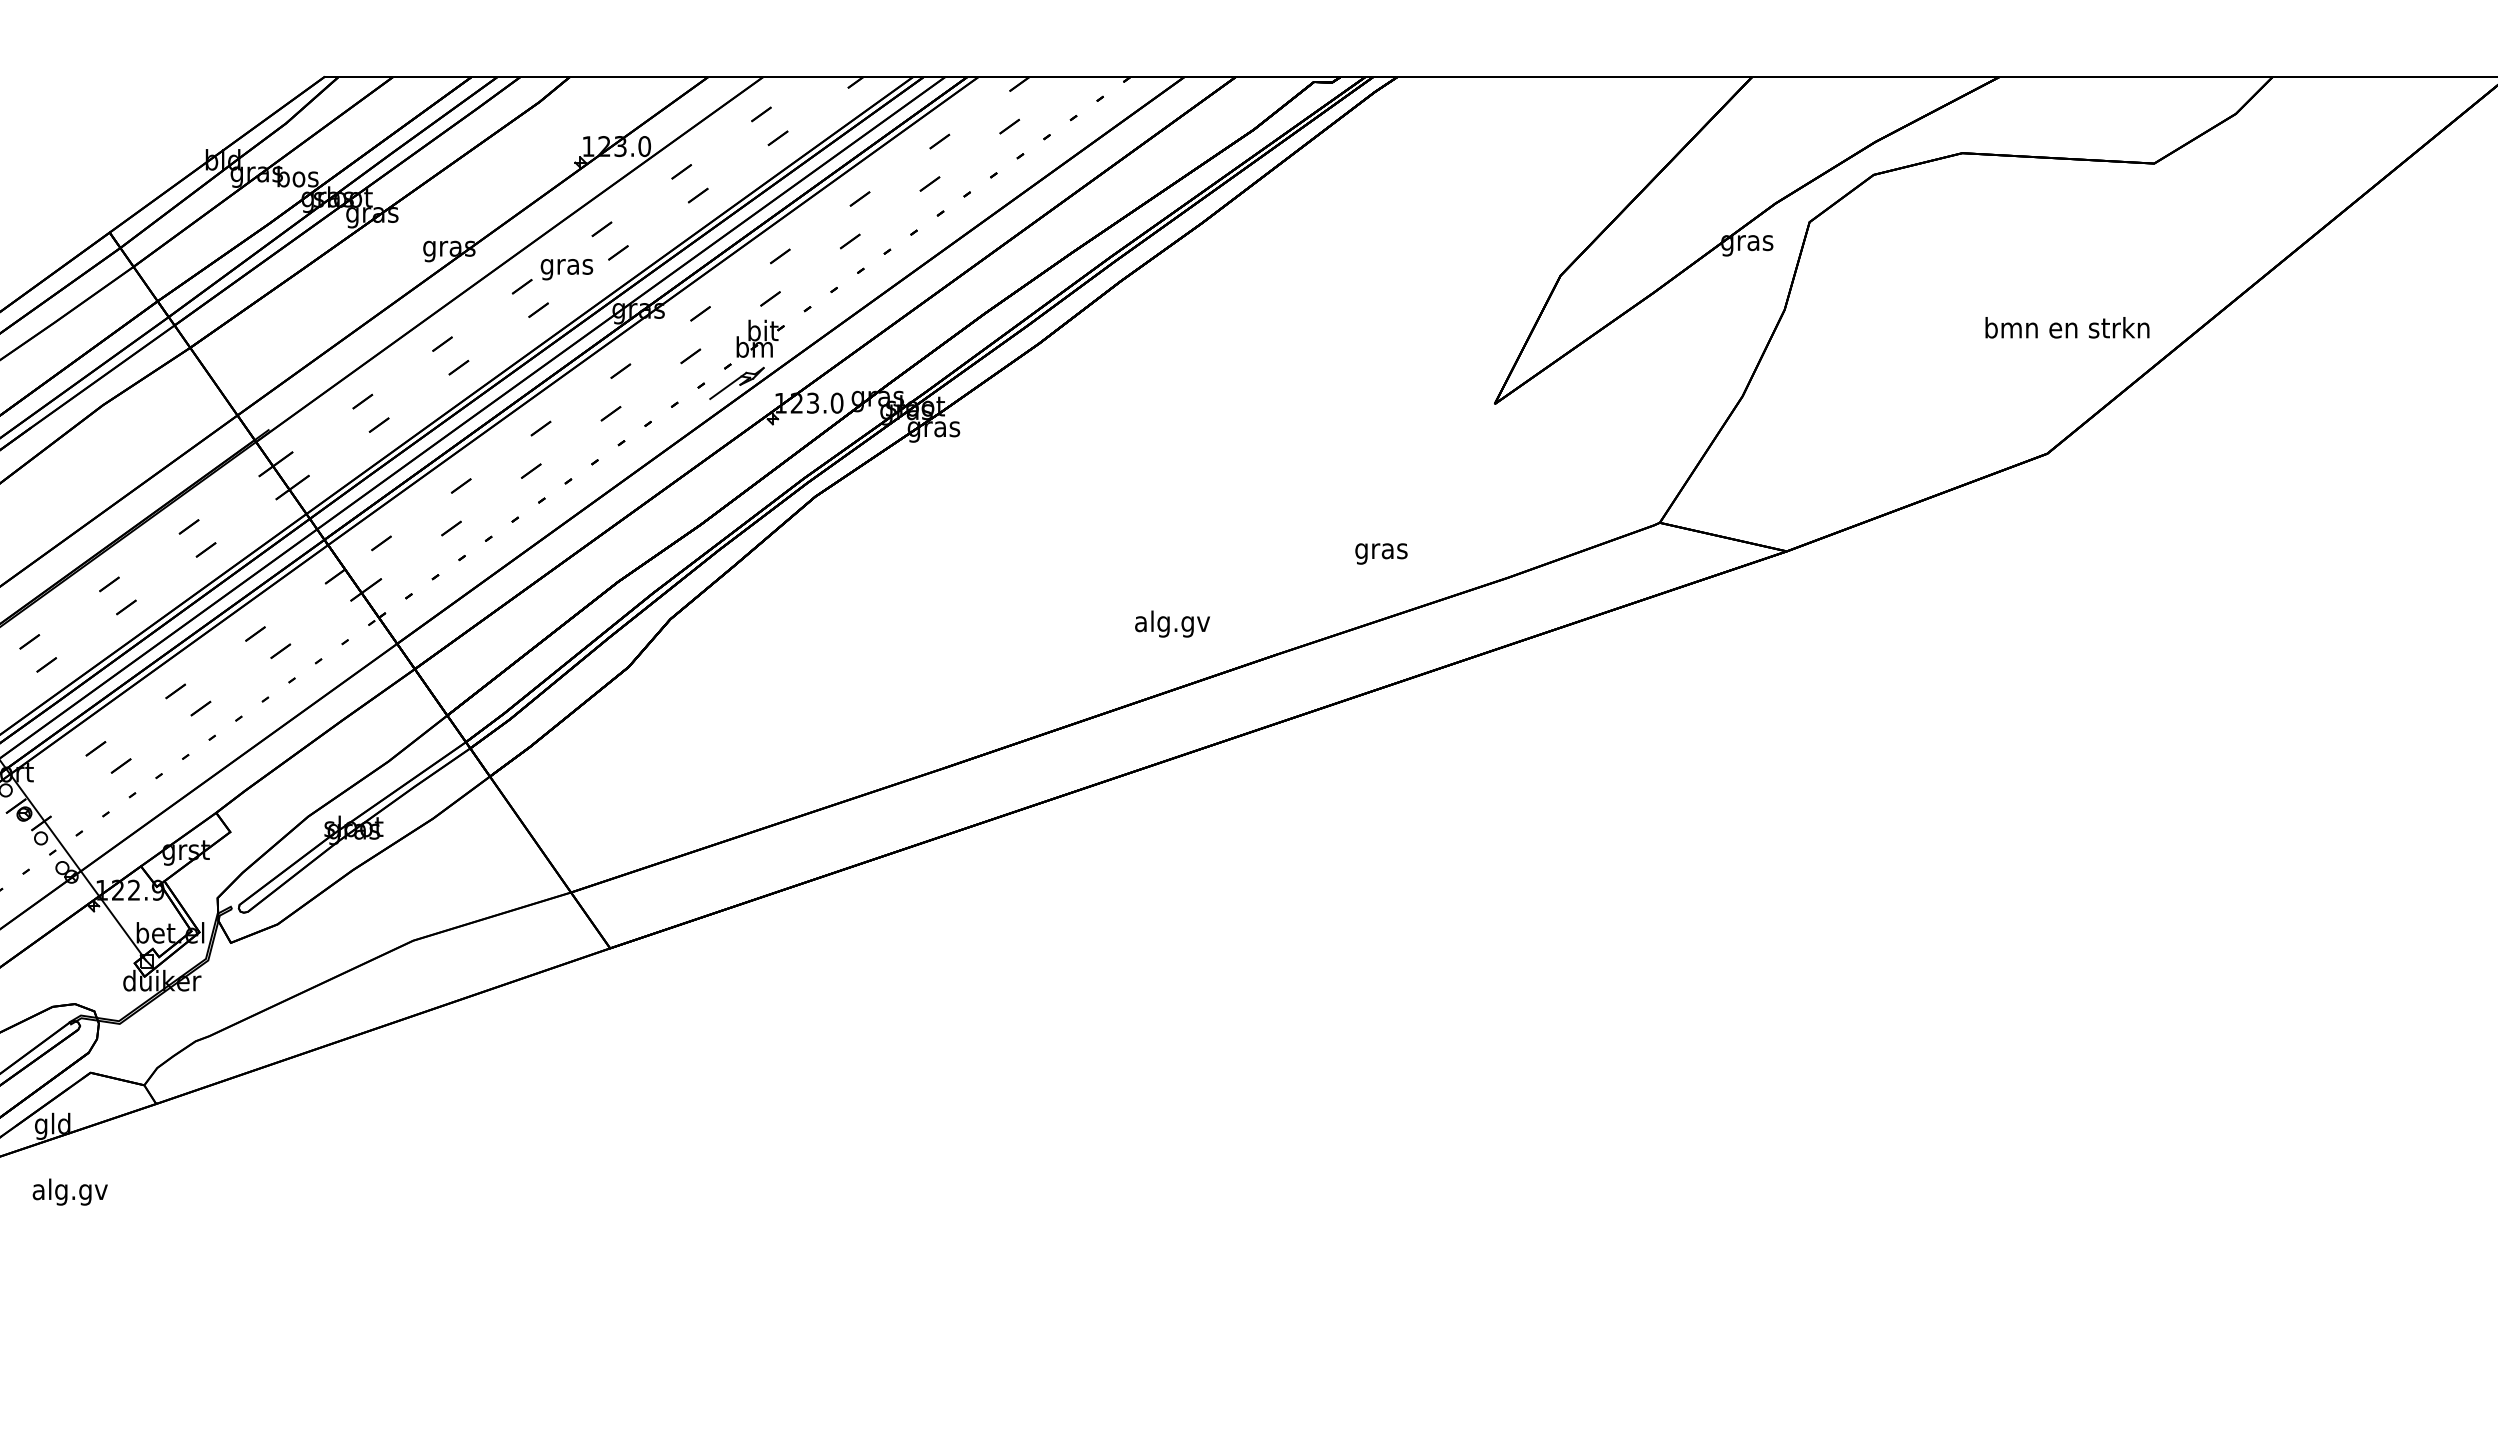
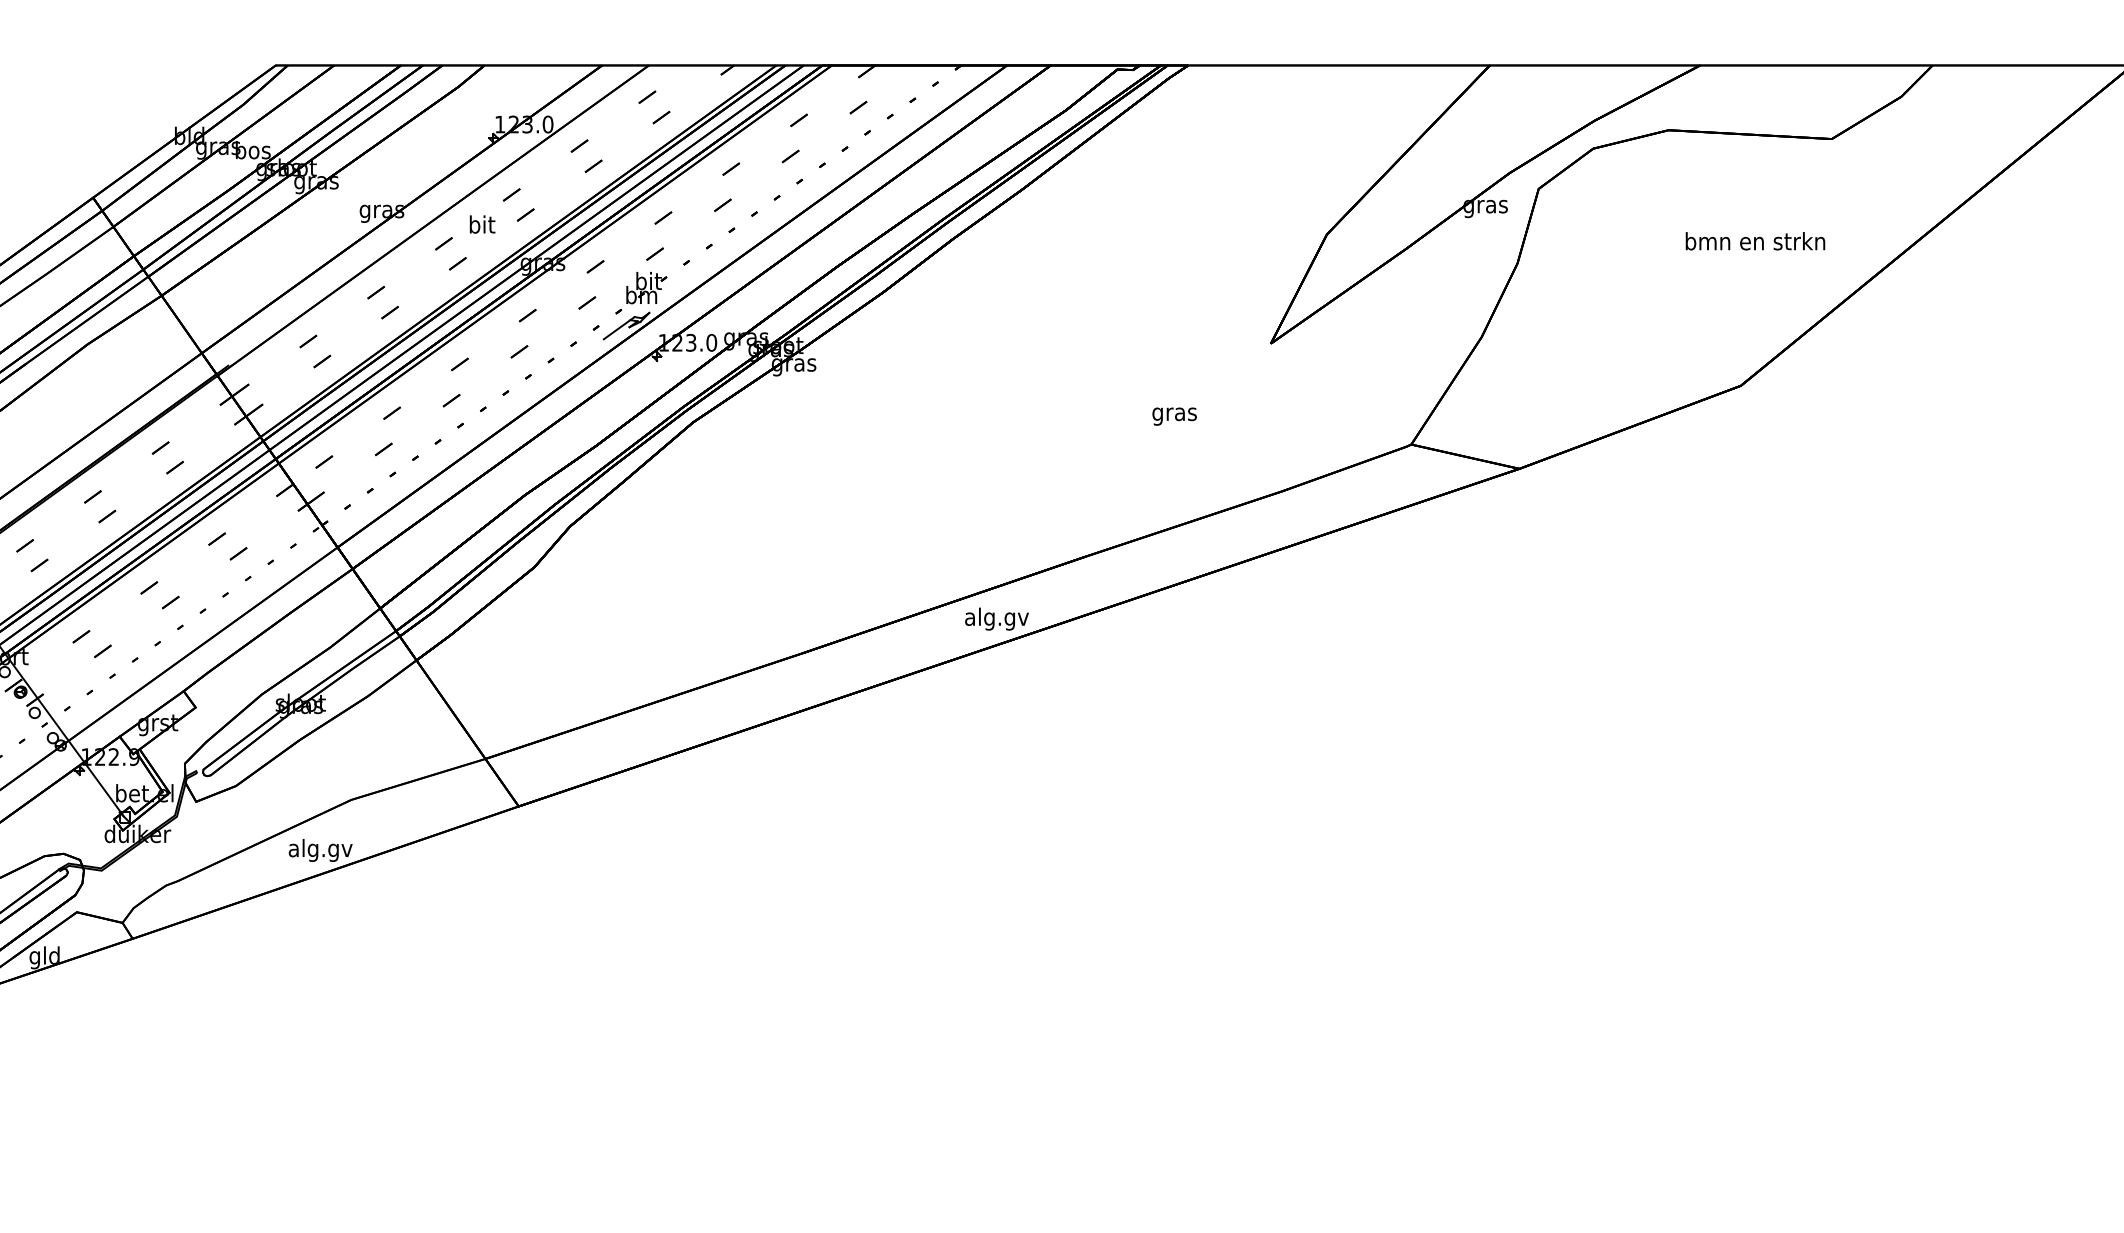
text: (566, 266) -> (481, 226), gras -> bit
text: (2067, 327) -> (1755, 241), moved
text: (1381, 553) -> (1174, 416), moved
text: (1172, 623) -> (996, 618), moved
text: (69, 1191) -> (320, 849), moved

